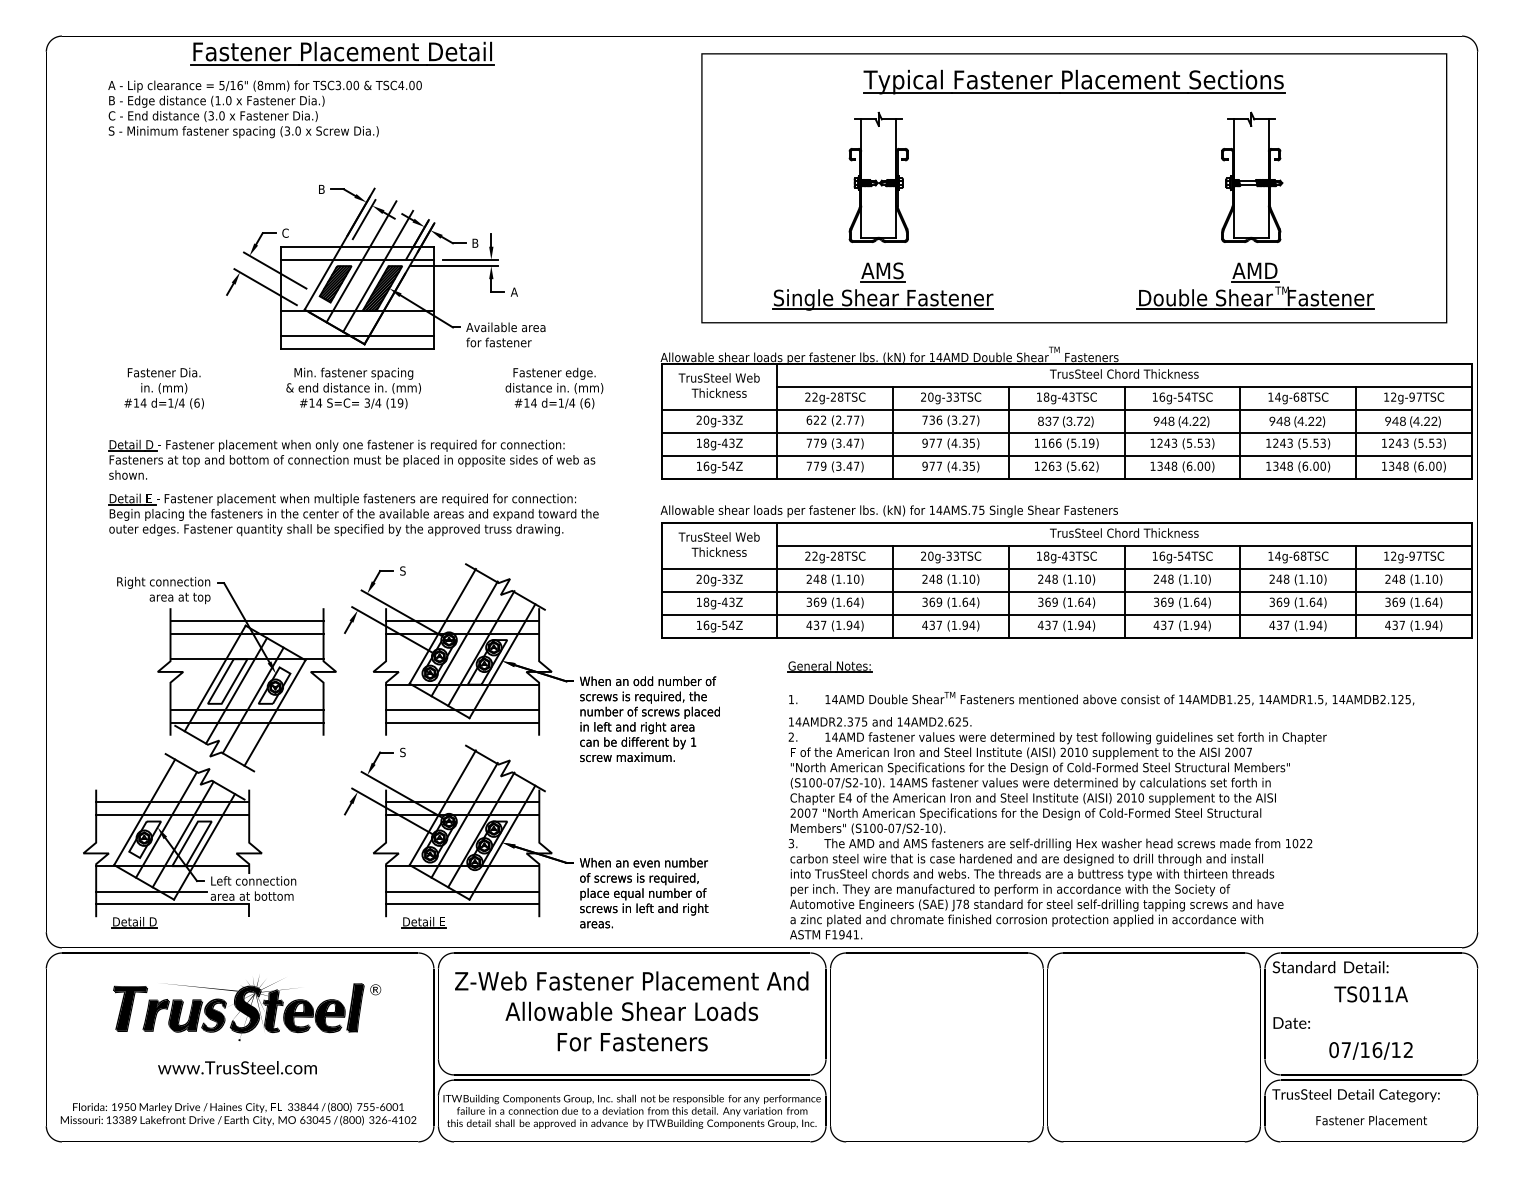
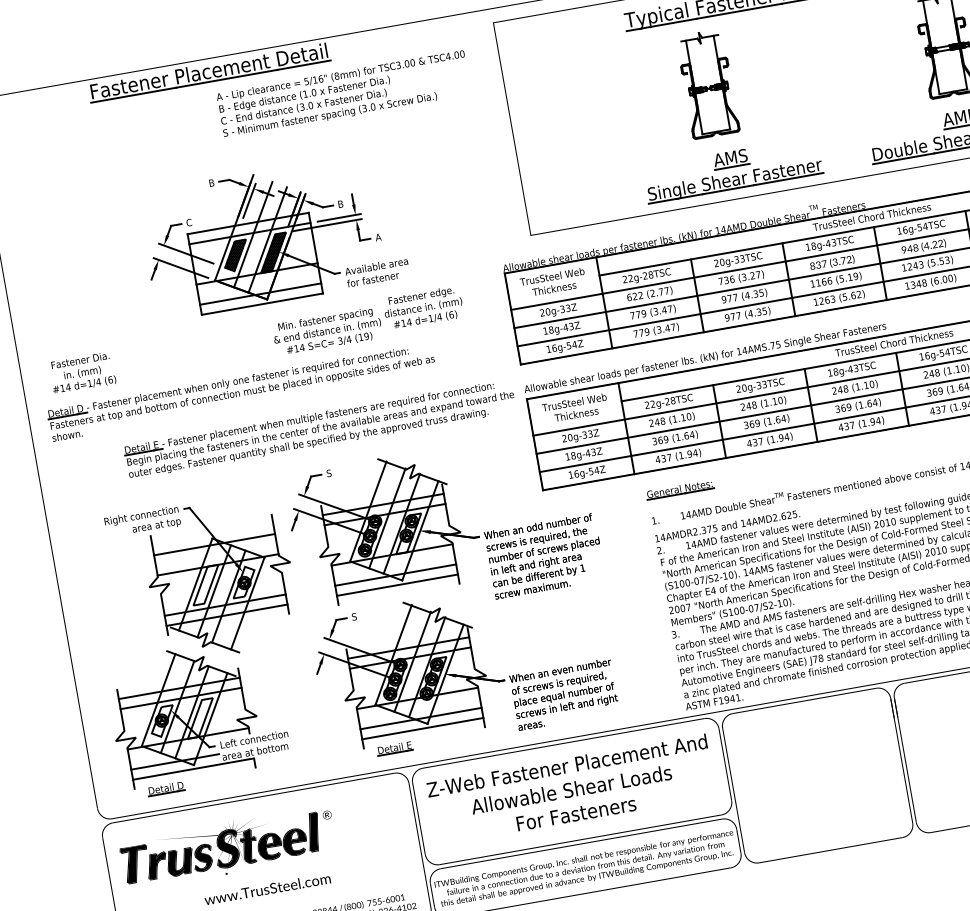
text: (264, 109) -> (343, 94), moved
part: (878, 176) -> (707, 83), moved
part: (882, 286) -> (732, 170), moved
text: (163, 388) -> (82, 373), moved
text: (353, 388) -> (327, 331), moved
part: (351, 459) -> (241, 392), moved
part: (353, 514) -> (320, 428), moved
line: (246, 620) -> (212, 534), removed
part: (247, 1008) -> (228, 847), moved

